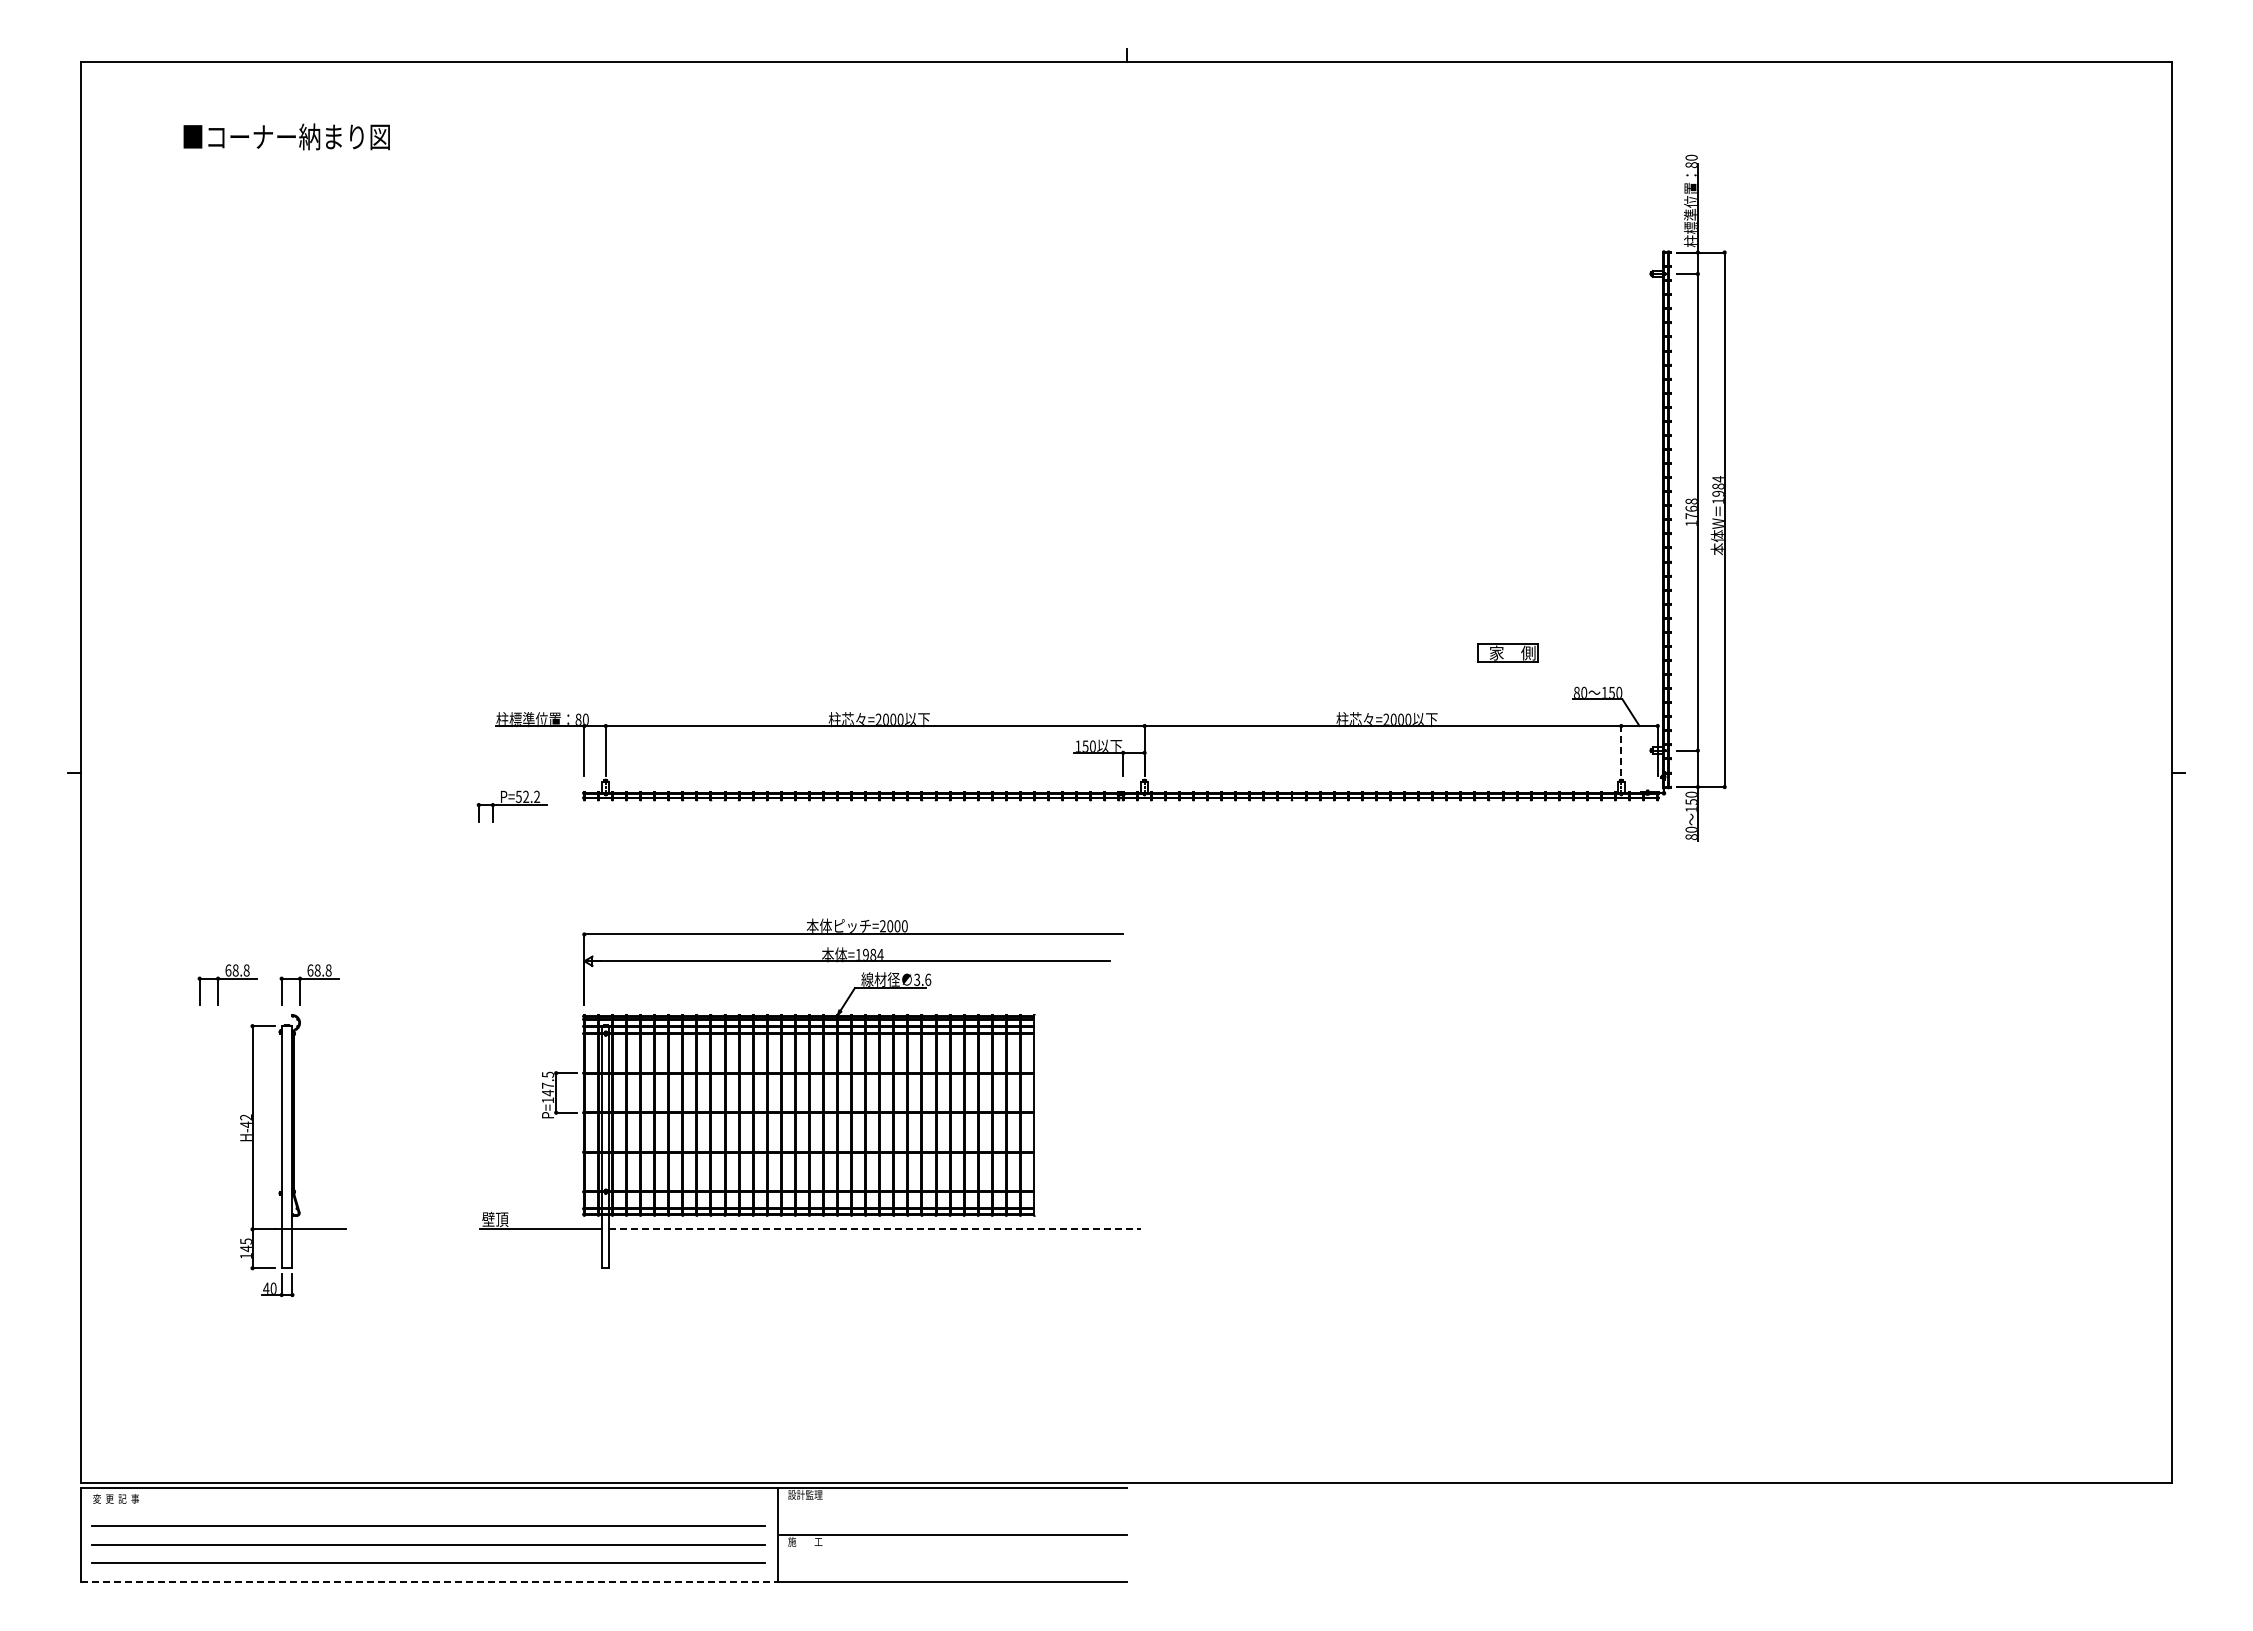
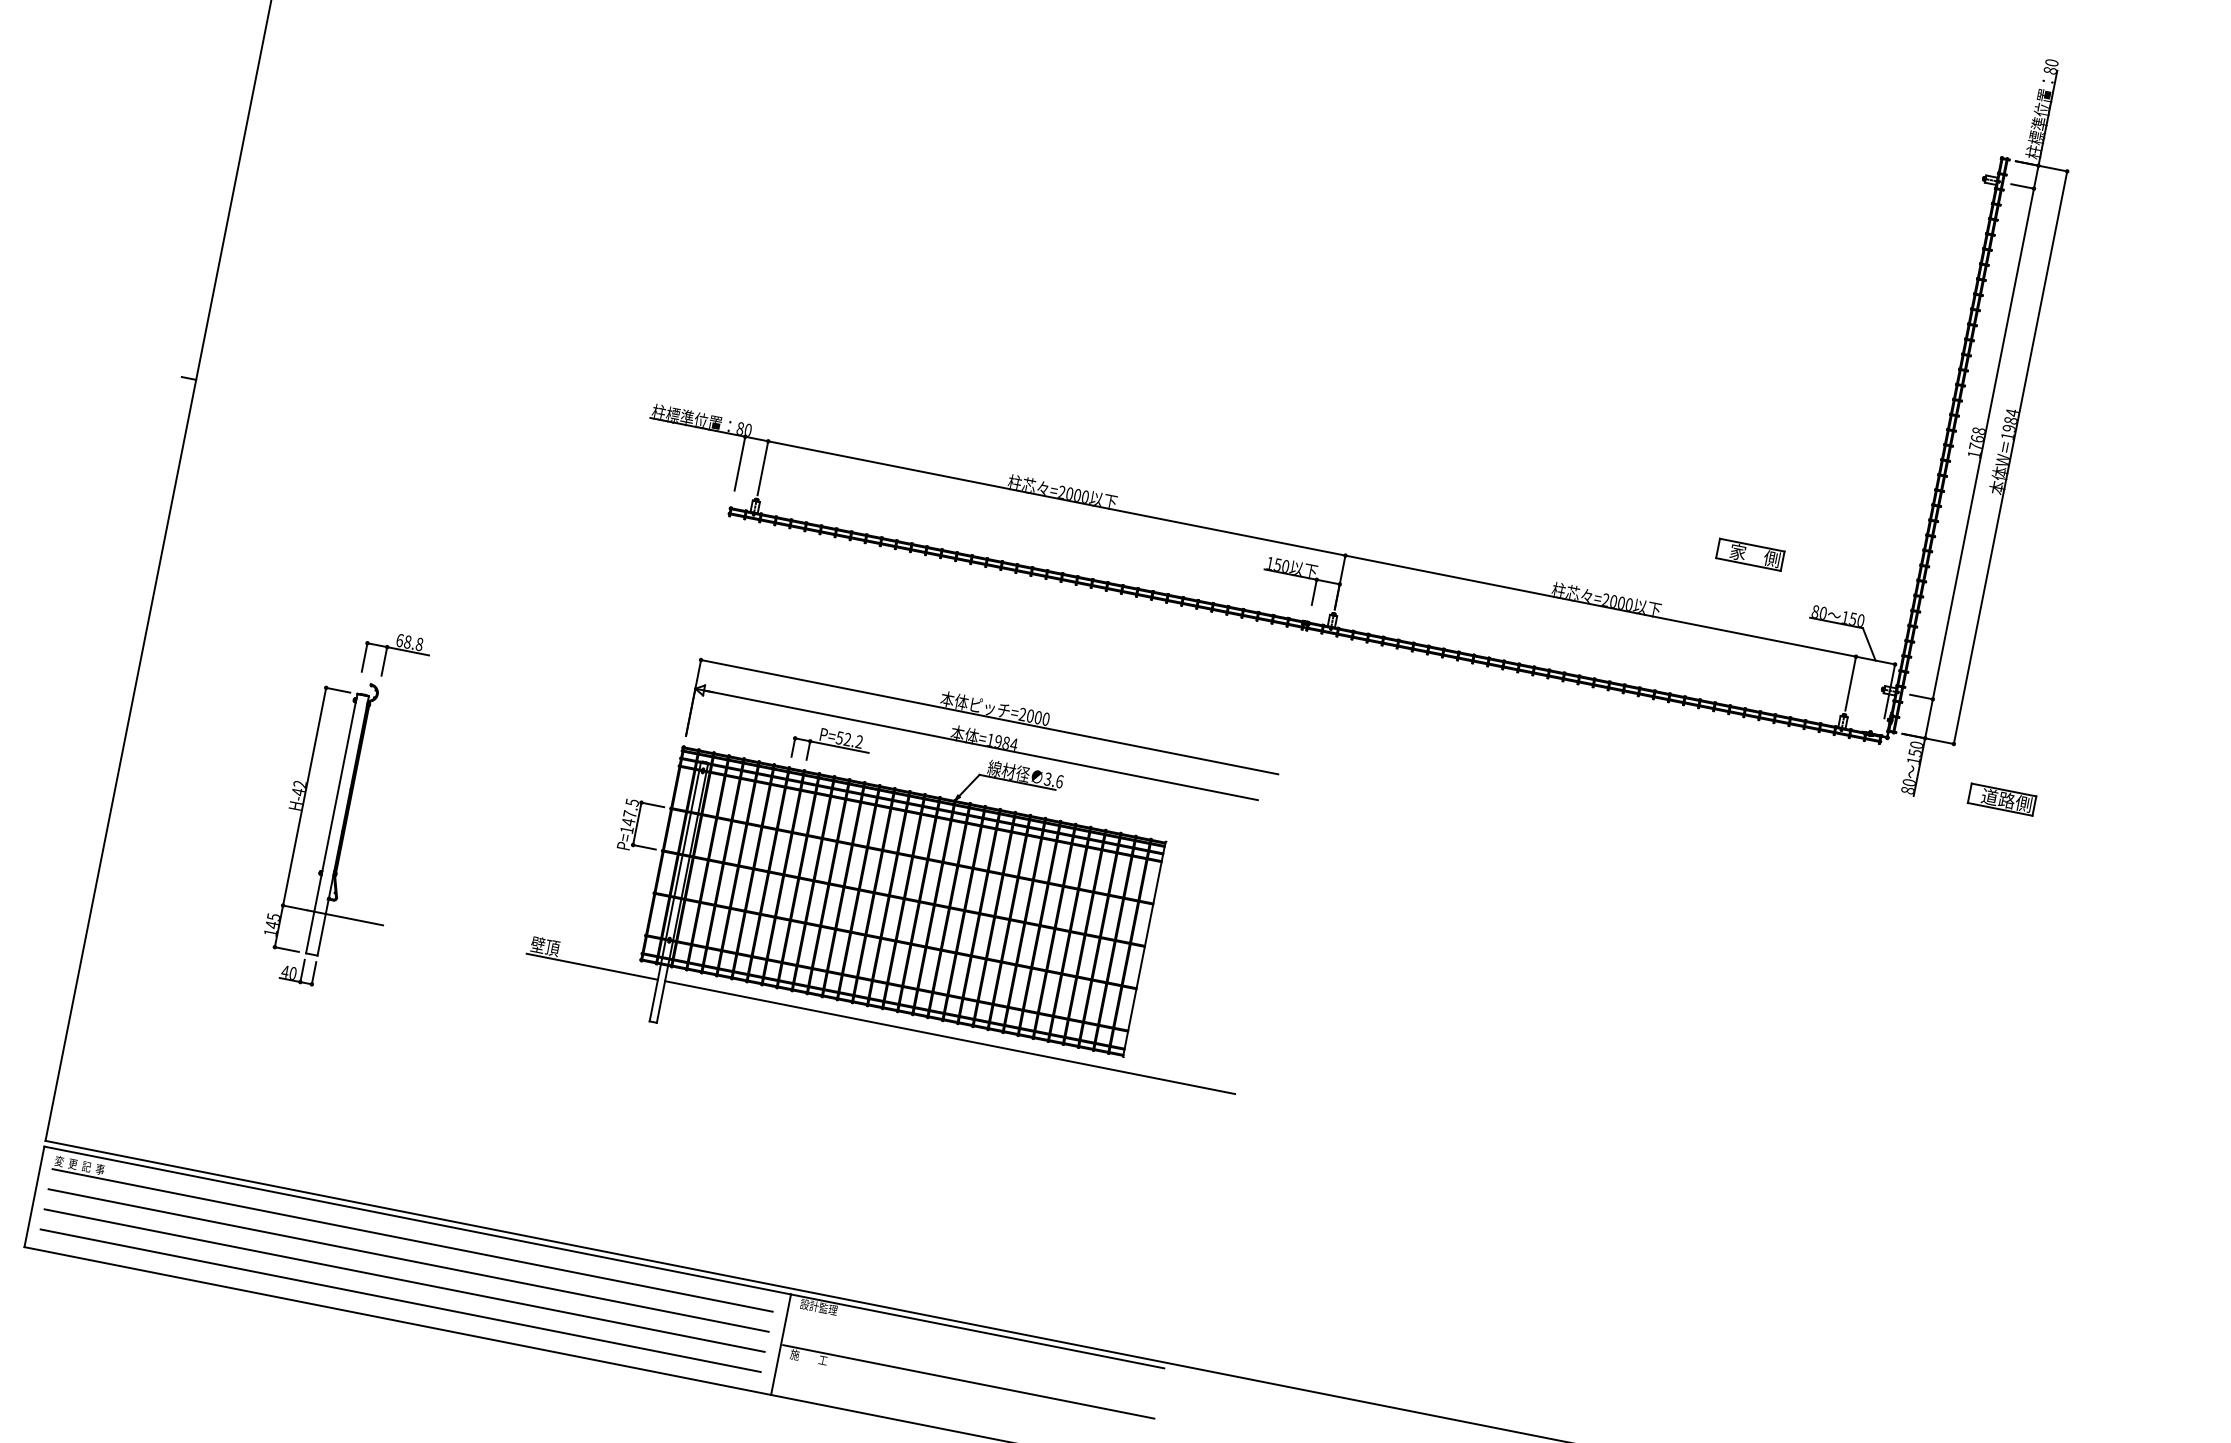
line: (1621, 750) -> (1851, 682), dashed -> solid
part: (511, 806) -> (829, 746), moved
part: (1777, 828) -> (2001, 799), added
part: (227, 984) -> (308, 637), removed
line: (875, 1229) -> (950, 1037), dashed -> solid
line: (428, 1507) -> (412, 1240), added
line: (429, 1582) -> (397, 1321), dashed -> solid

